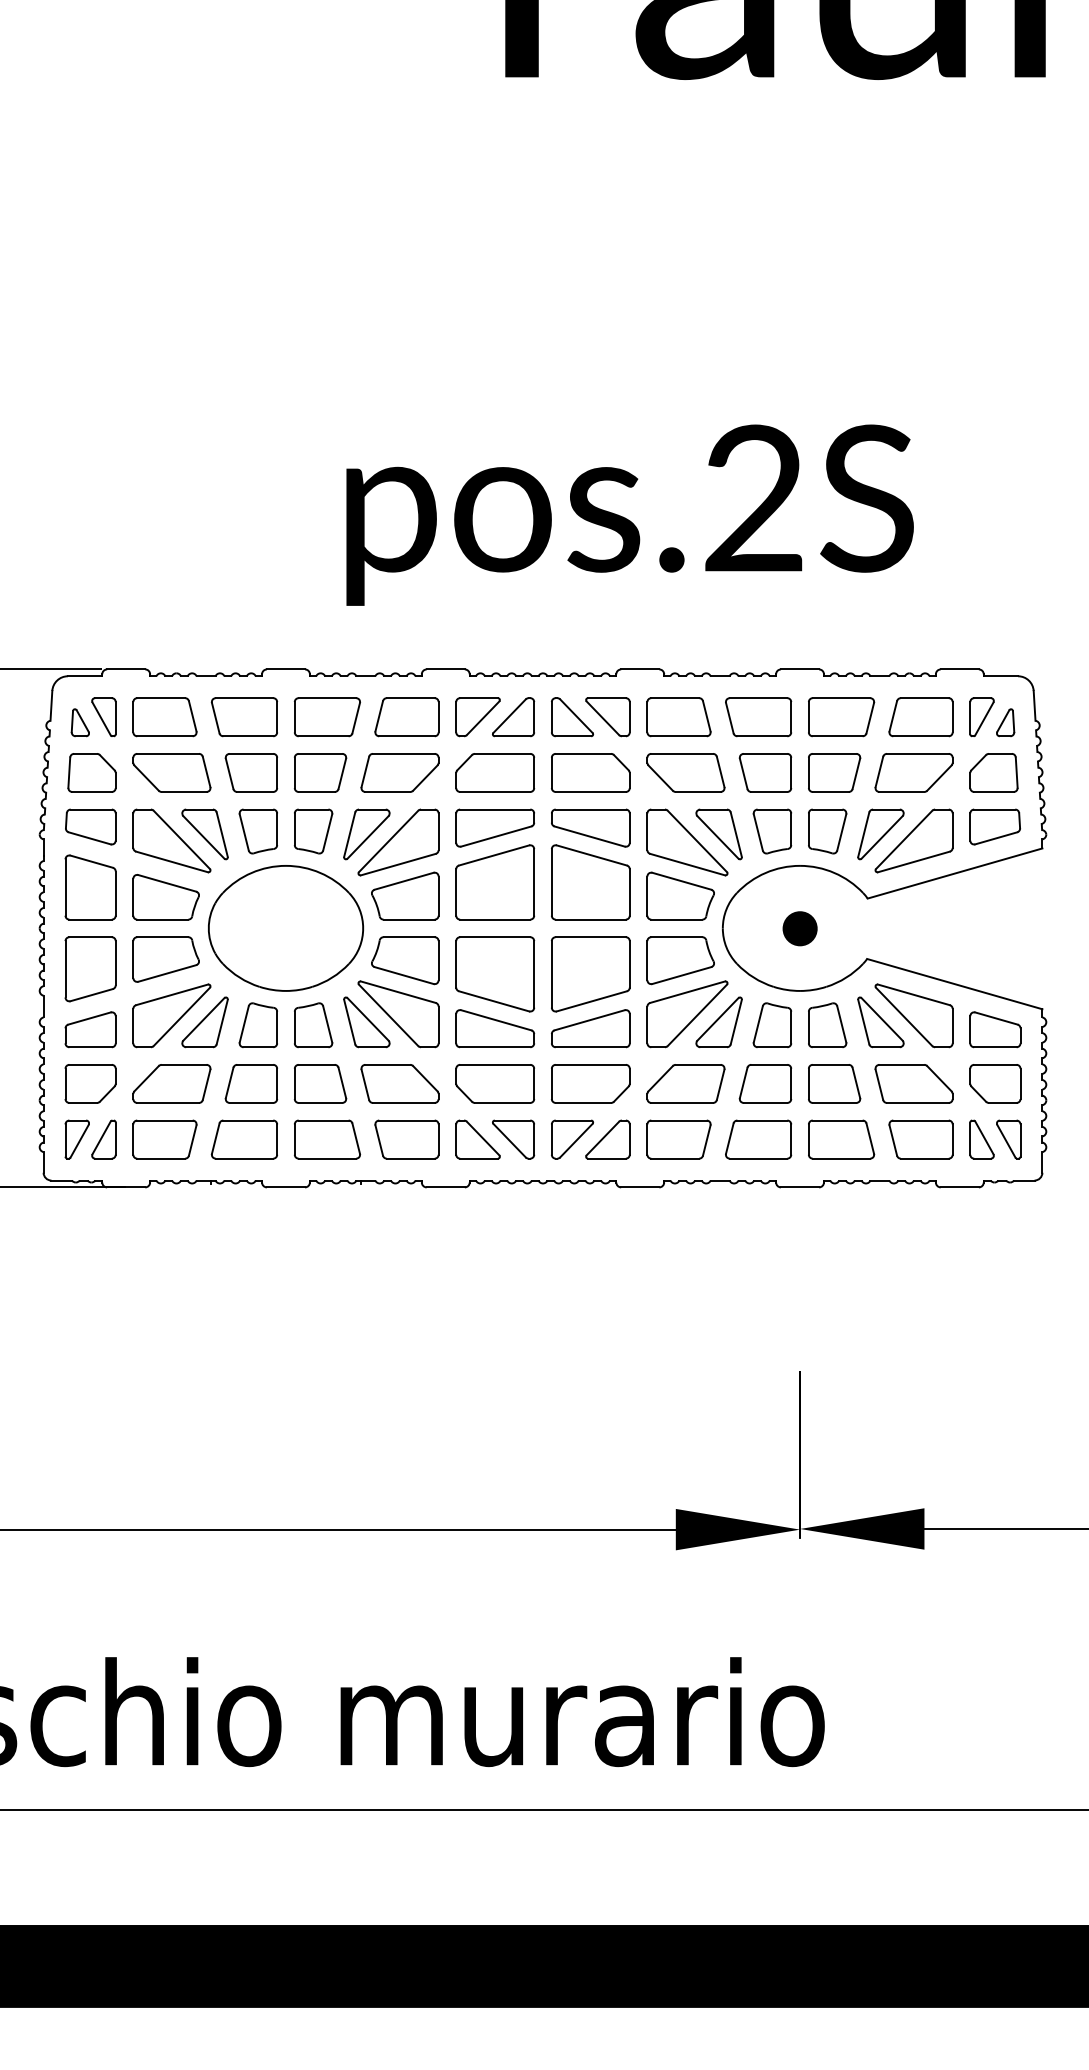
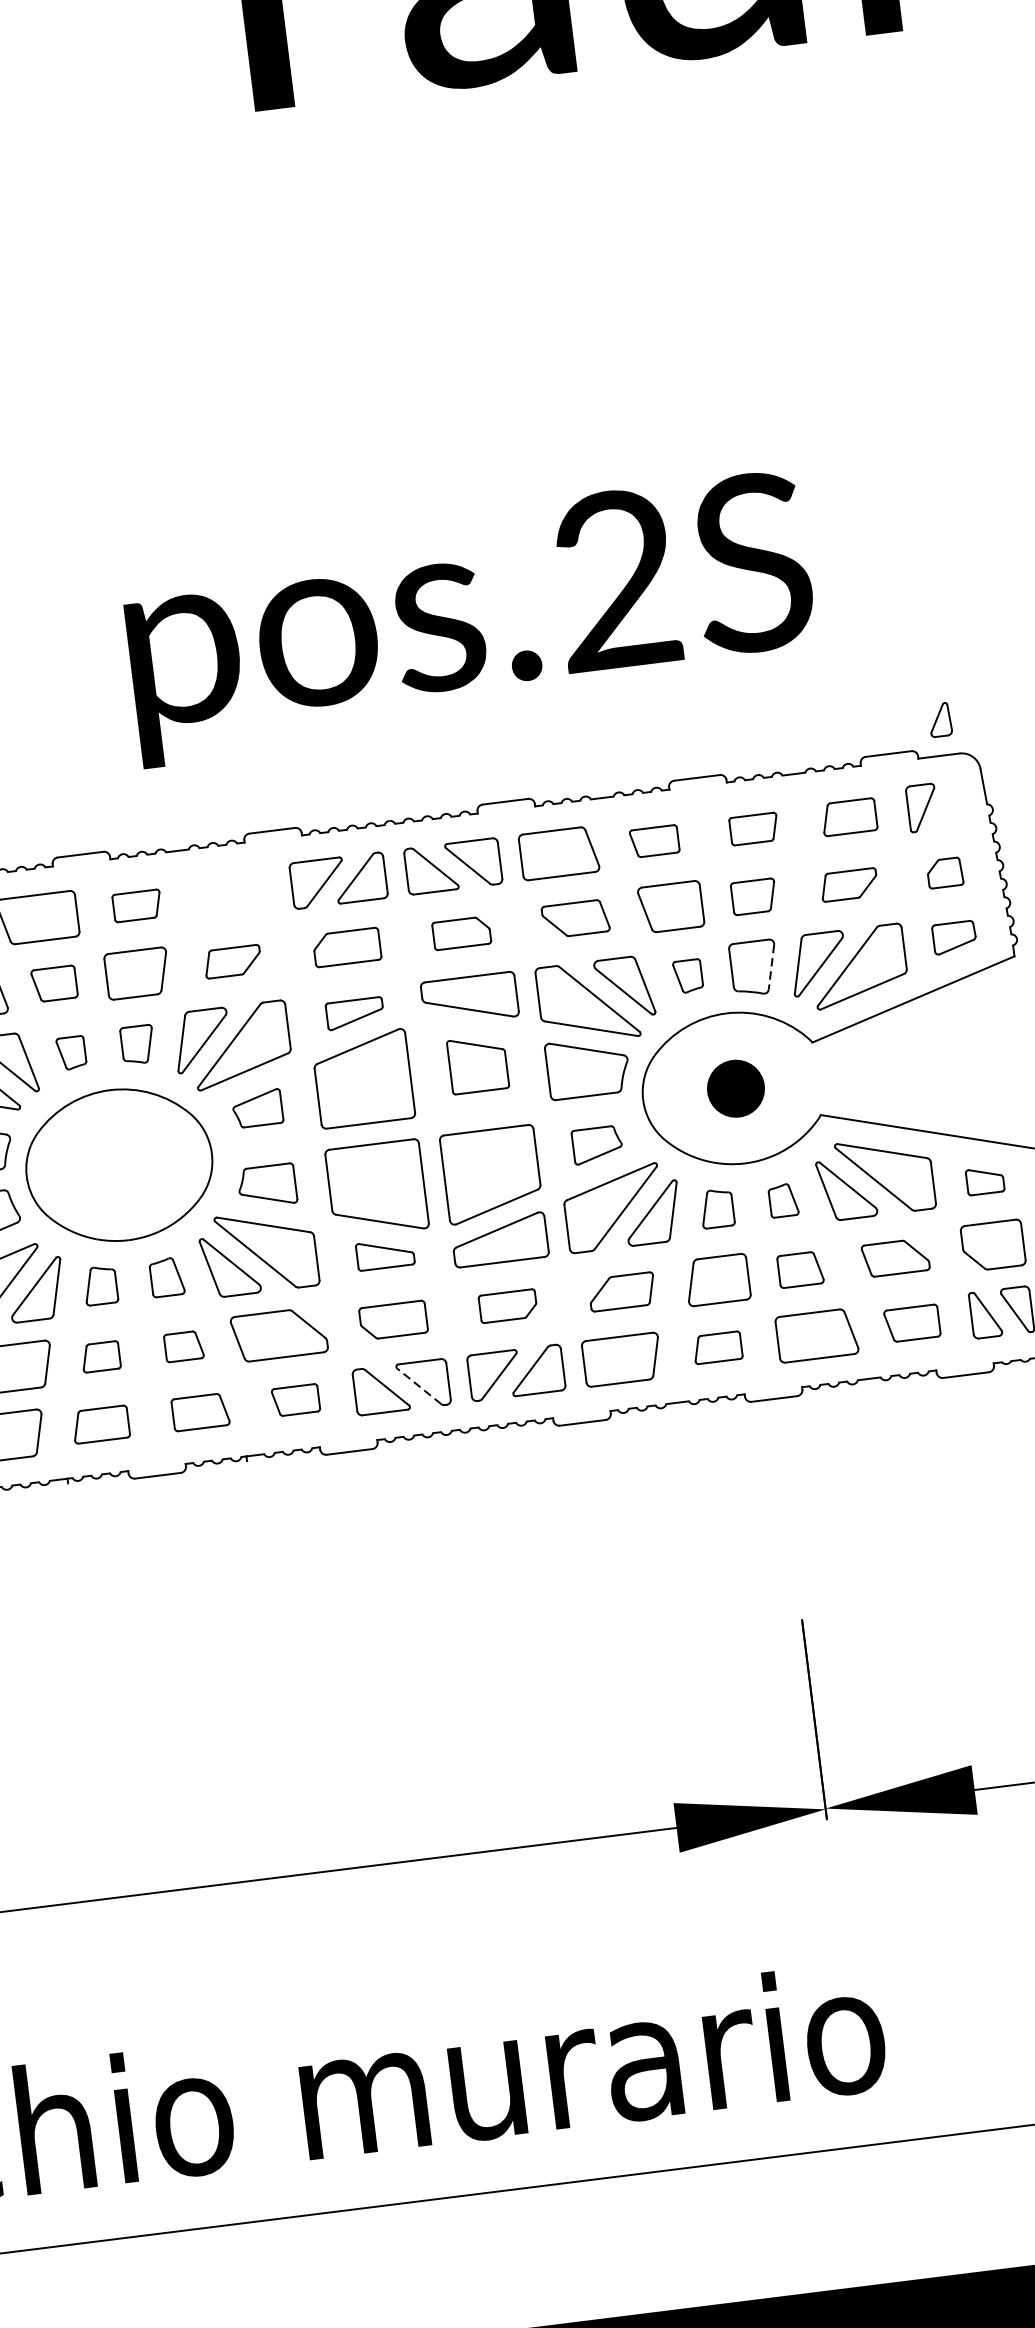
part: (326, 717) -> (136, 906), size x0.6
part: (406, 717) -> (232, 894), removed
part: (758, 717) -> (654, 841), size x0.6
part: (841, 717) -> (753, 829), size x0.6
part: (920, 717) -> (848, 817), size x0.7
part: (1005, 722) -> (940, 719), moved
part: (250, 772) -> (53, 983), size x0.7
part: (399, 772) -> (232, 961), size x0.6
part: (495, 772) -> (347, 946), size x0.7
part: (590, 772) -> (461, 932), size x0.6
part: (685, 772) -> (575, 918), size x0.7
part: (834, 772) -> (753, 896), size x0.7
part: (913, 772) -> (848, 884), size x0.6
part: (993, 772) -> (944, 872), size x0.6
part: (994, 826) -> (953, 937), size x0.7
part: (494, 827) -> (354, 1013), size x0.6
part: (257, 831) -> (70, 1053), size x0.6
part: (313, 831) -> (137, 1044), size x0.7
part: (772, 831) -> (688, 976), size x0.6
line: (841, 832) -> (771, 967), solid -> dashed
part: (590, 882) -> (477, 1064), size x0.6
part: (405, 895) -> (257, 1107), size x0.6
part: (799, 928) -> (735, 1088), size x1.4
part: (405, 960) -> (267, 1185), size x0.7
part: (680, 960) -> (597, 1144), size x0.6
part: (772, 1024) -> (717, 1207), size x0.7
part: (257, 1025) -> (99, 1285), size x0.7
part: (313, 1025) -> (166, 1277), size x0.7
part: (827, 1025) -> (783, 1200), size x0.6
part: (495, 1028) -> (385, 1253), size x0.6
part: (995, 1029) -> (985, 1180), size x0.6
part: (250, 1083) -> (99, 1356), size x0.6
part: (320, 1083) -> (183, 1346), size x0.6
part: (495, 1083) -> (393, 1319), size x0.7
part: (590, 1083) -> (507, 1305), size x0.6
part: (685, 1083) -> (621, 1291), size x0.7
part: (834, 1083) -> (800, 1269), size x0.7
part: (913, 1083) -> (894, 1257), size x0.7
part: (243, 1139) -> (99, 1424), size x0.7
part: (327, 1139) -> (200, 1412), size x0.7
part: (406, 1139) -> (295, 1400), size x0.6
part: (758, 1139) -> (717, 1347), size x0.6
part: (920, 1139) -> (911, 1323), size x0.7
line: (509, 1140) -> (419, 1386), solid -> dashed

